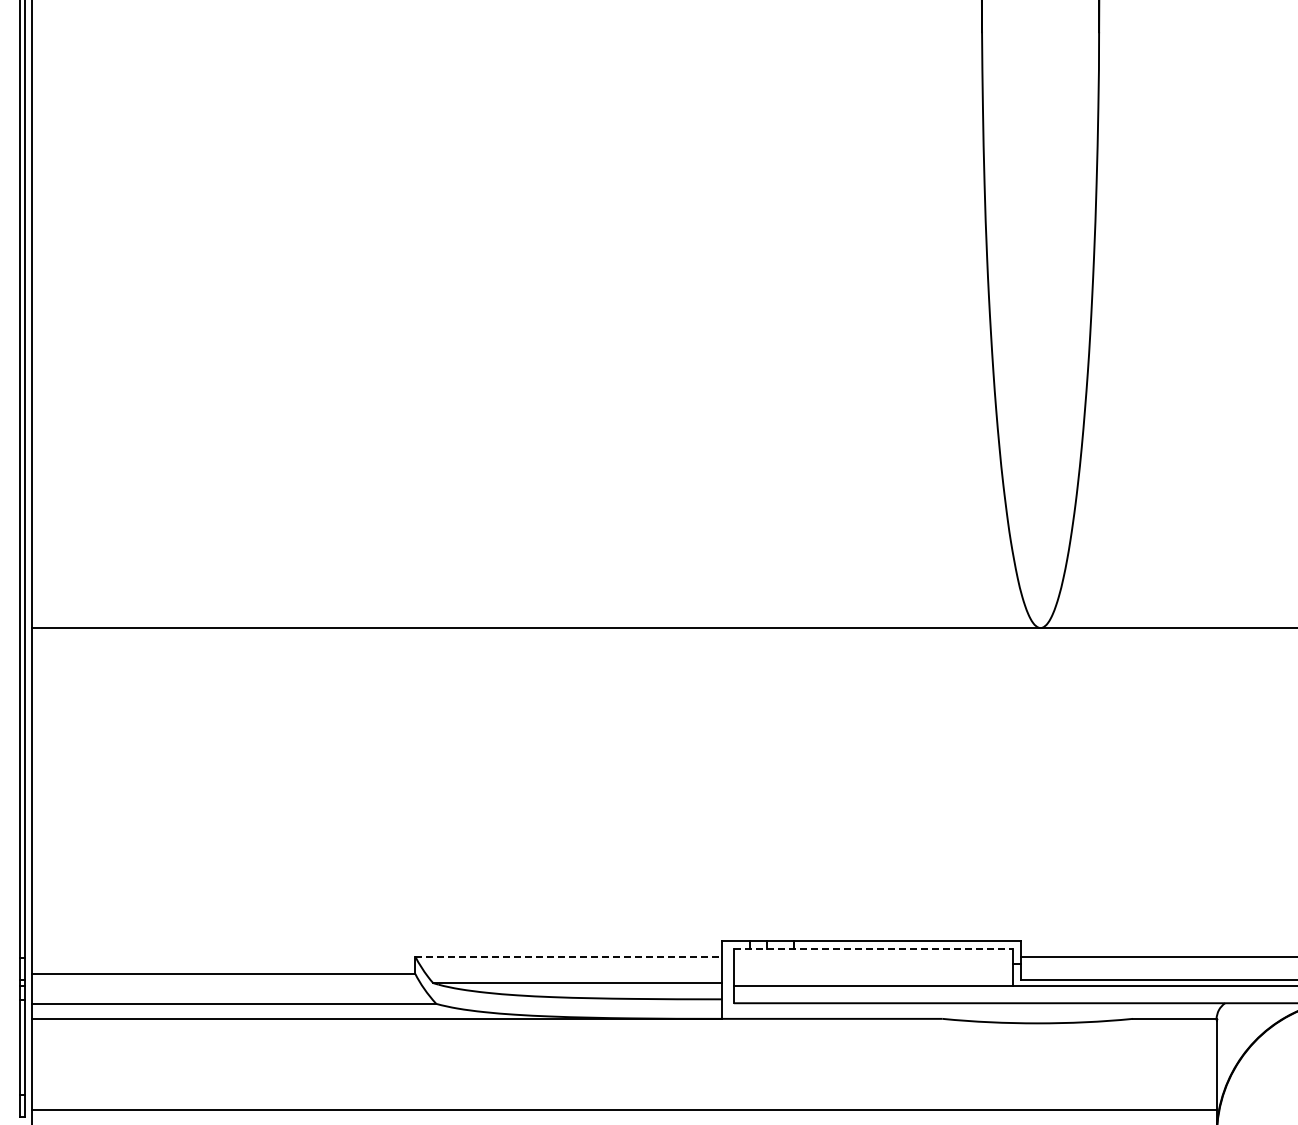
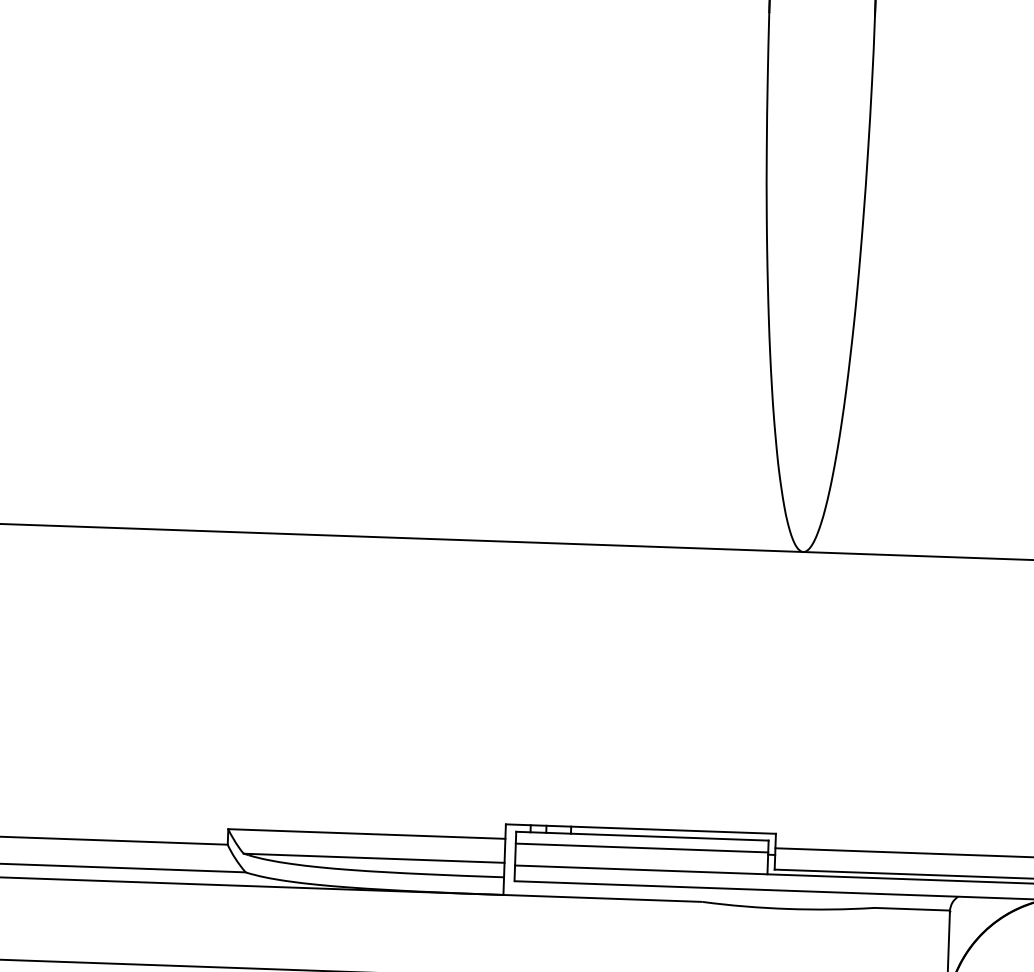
line: (873, 948) -> (642, 836), dashed -> solid
line: (569, 956) -> (367, 833), dashed -> solid
line: (873, 961) -> (641, 847), added

